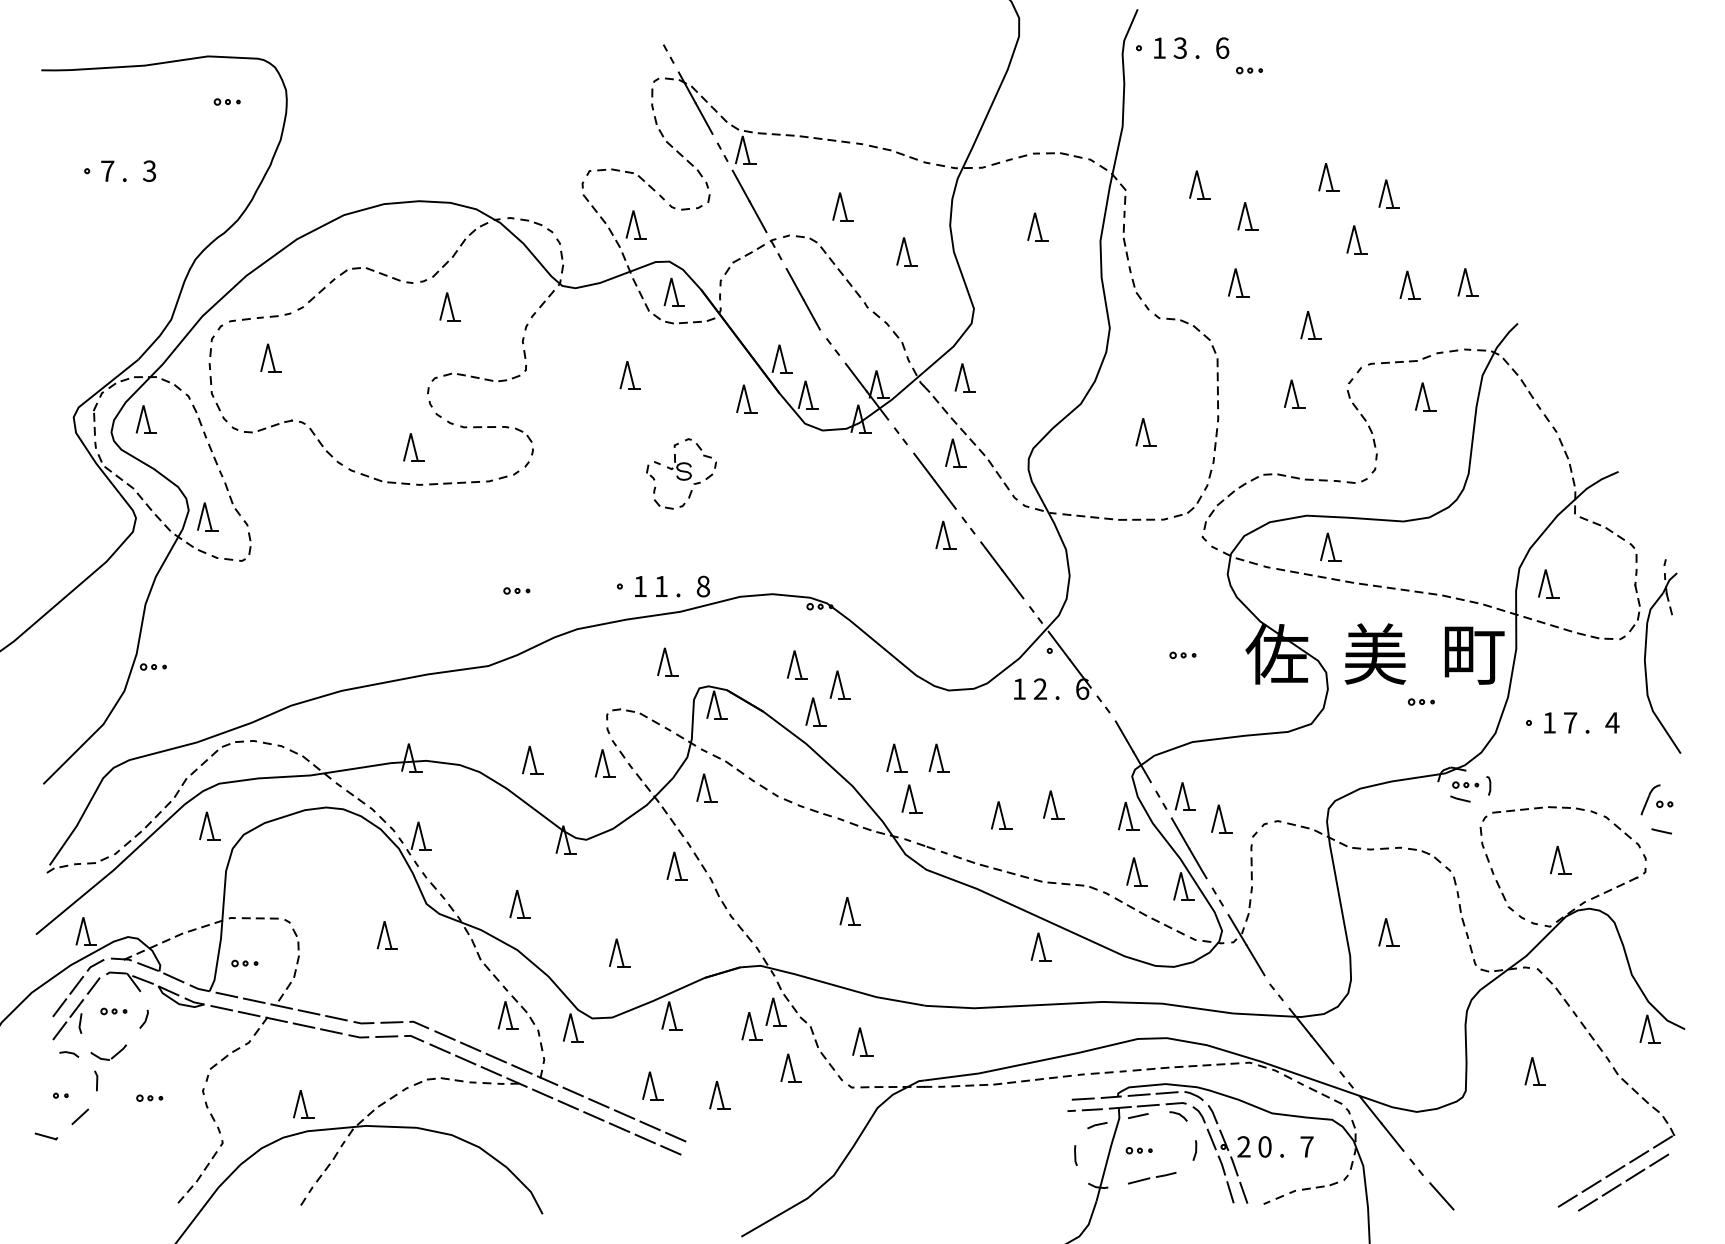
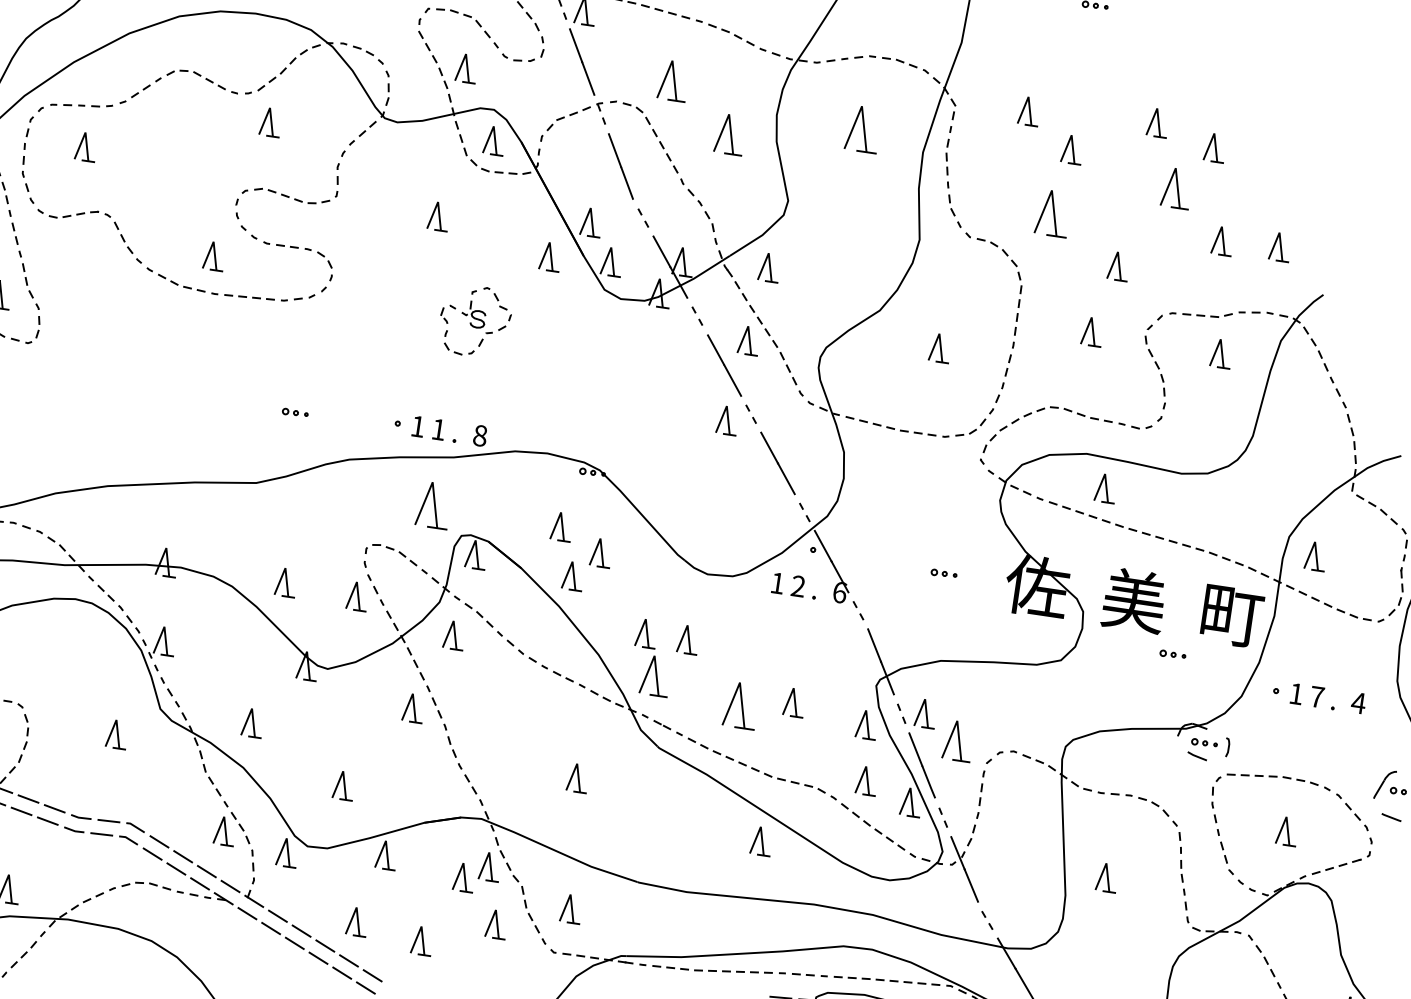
part: (842, 206) -> (673, 80), size x1.4
part: (1037, 226) -> (862, 128), size x1.6
part: (1356, 239) -> (1176, 188), size x1.4
part: (906, 251) -> (729, 134), size x1.4
part: (1238, 282) -> (1053, 213), size x1.6
part: (667, 661) -> (433, 504), size x1.6
part: (911, 798) -> (655, 675), size x1.4
part: (1001, 815) -> (741, 705), size x1.6
part: (1221, 818) -> (958, 740), size x1.4

